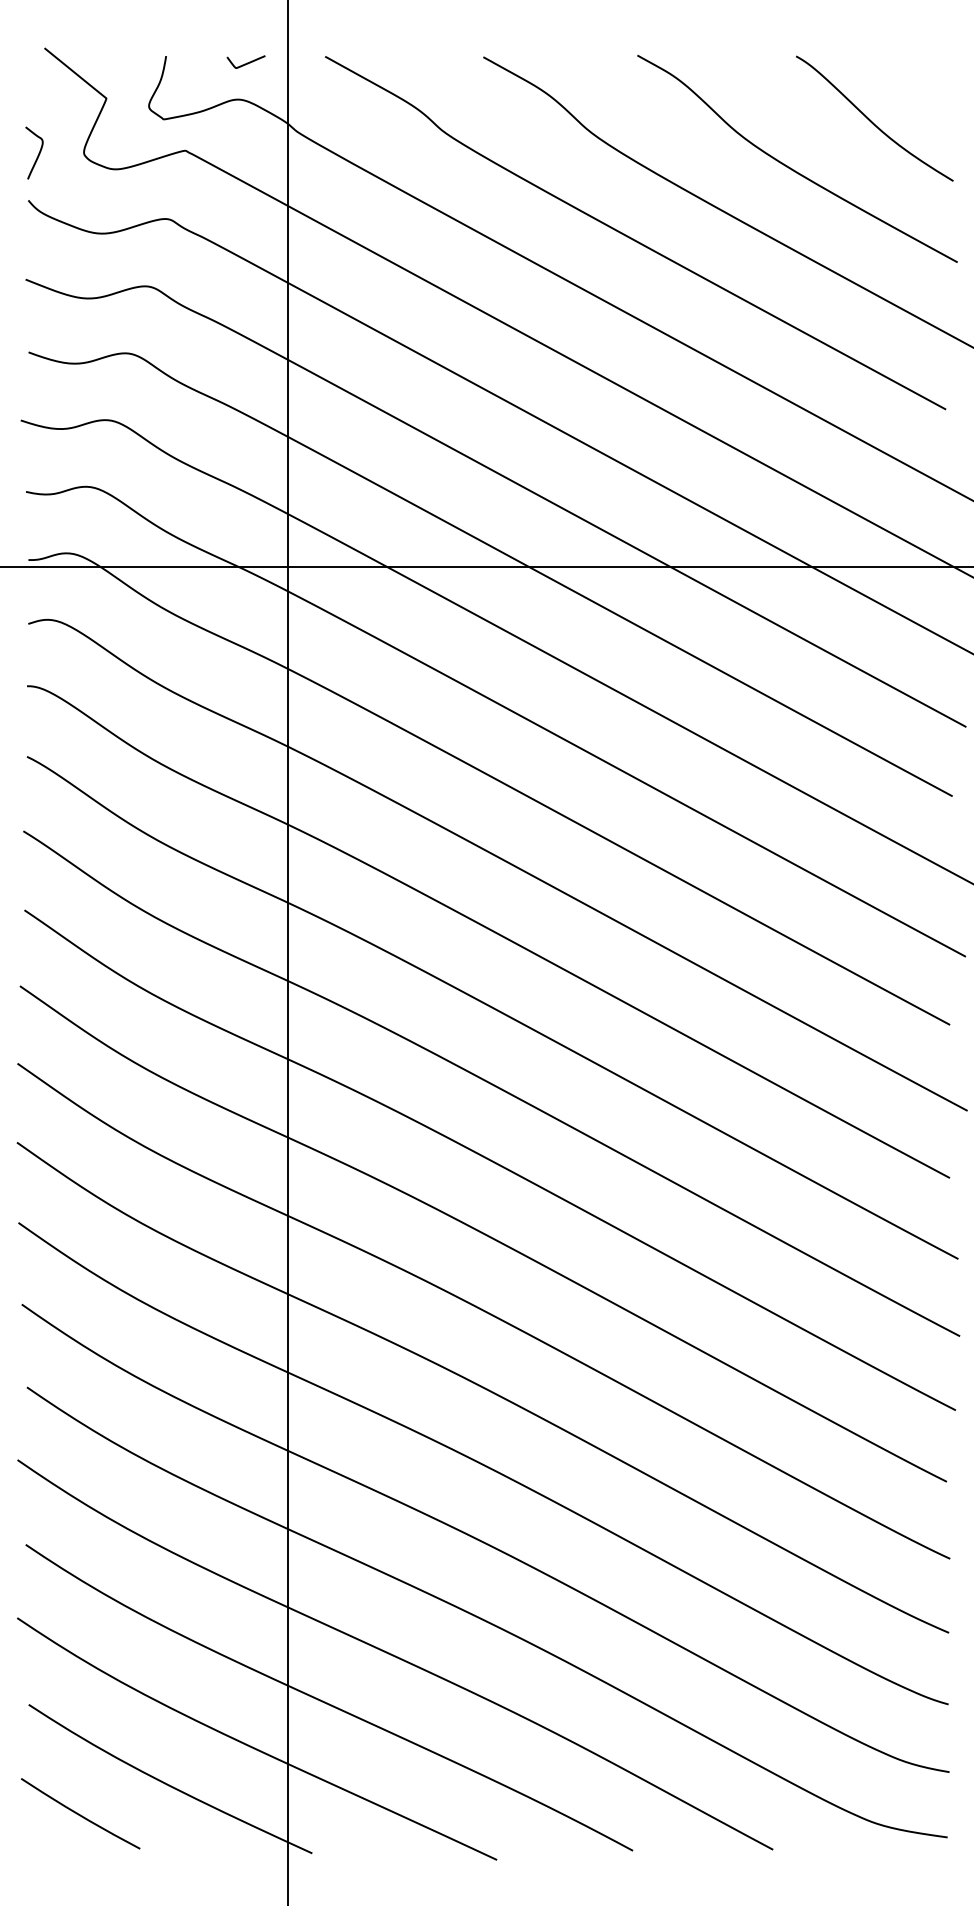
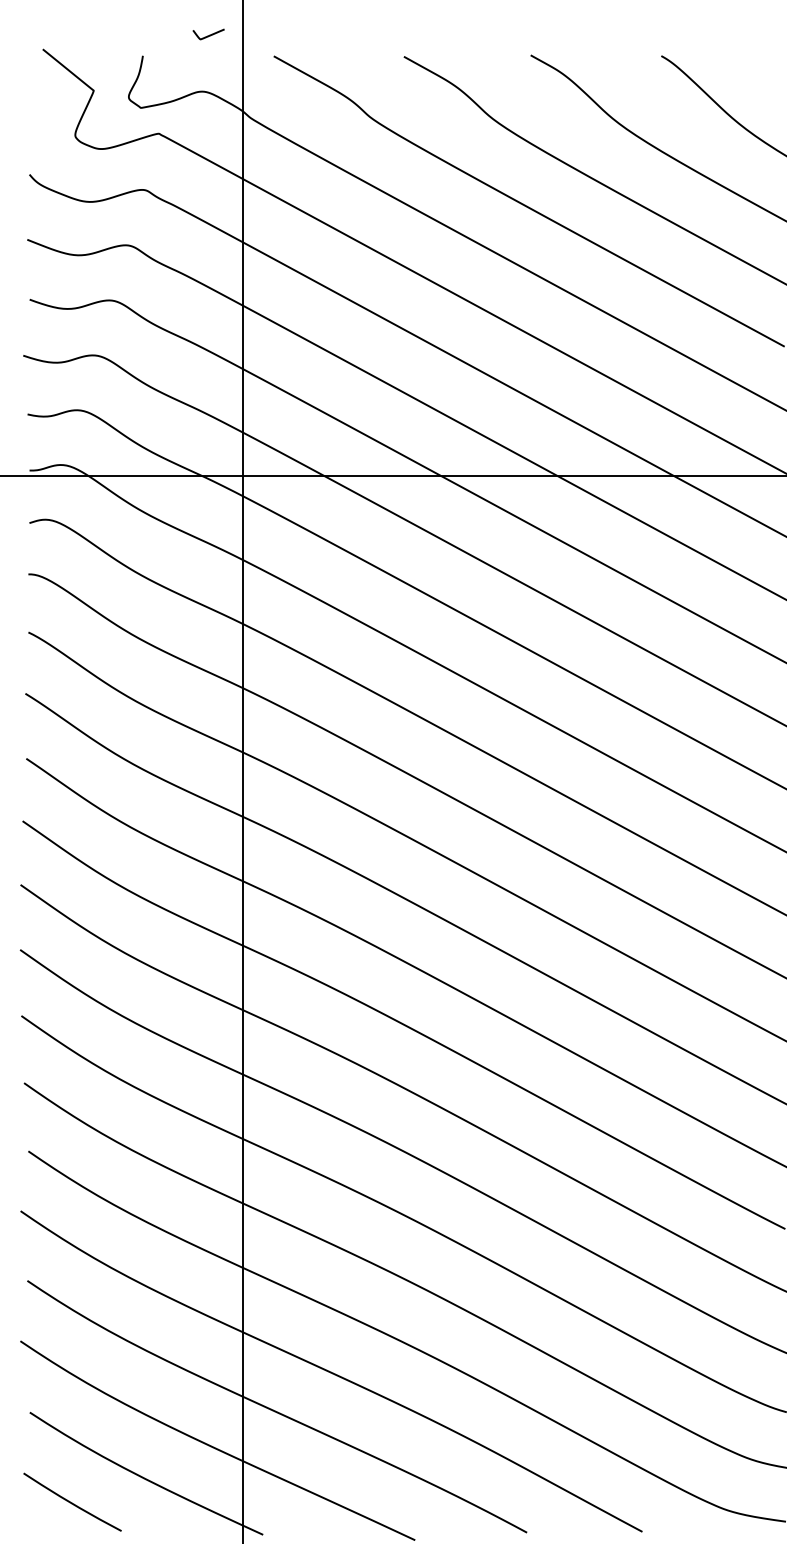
curve: (245, 63) -> (208, 35), moved
curve: (38, 153) -> (37, 135), removed

